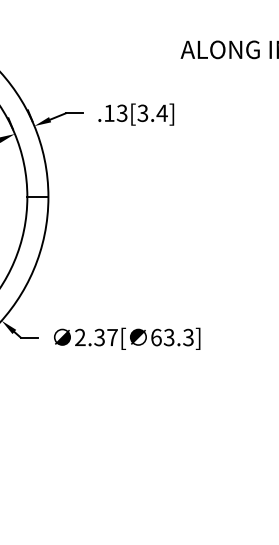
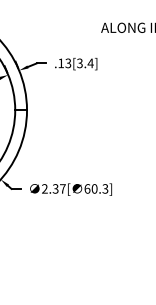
text: (168, 336) -> (94, 188), 63.3] -> 60.3]

